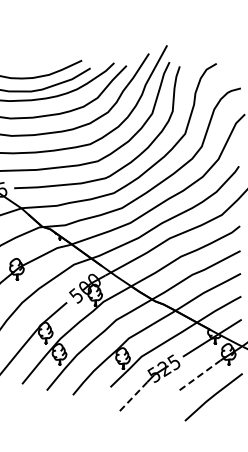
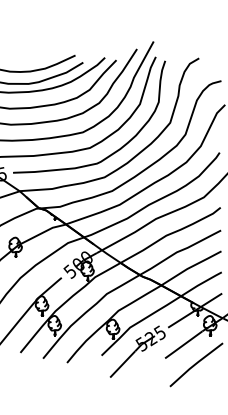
line: (199, 375) -> (183, 344), dashed -> solid
line: (133, 396) -> (122, 364), dashed -> solid

